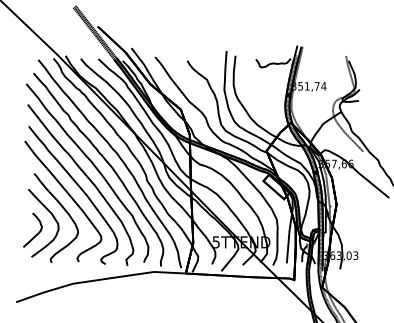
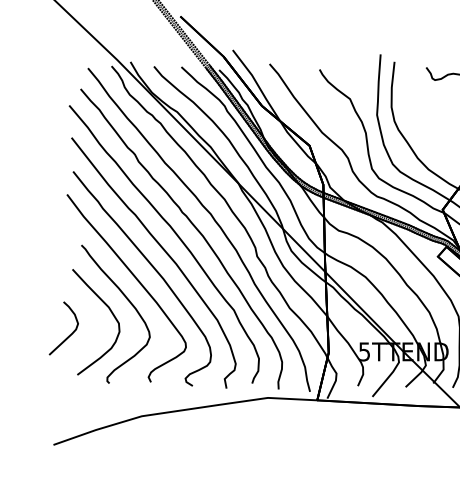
curve: (36, 233) -> (69, 333), moved

